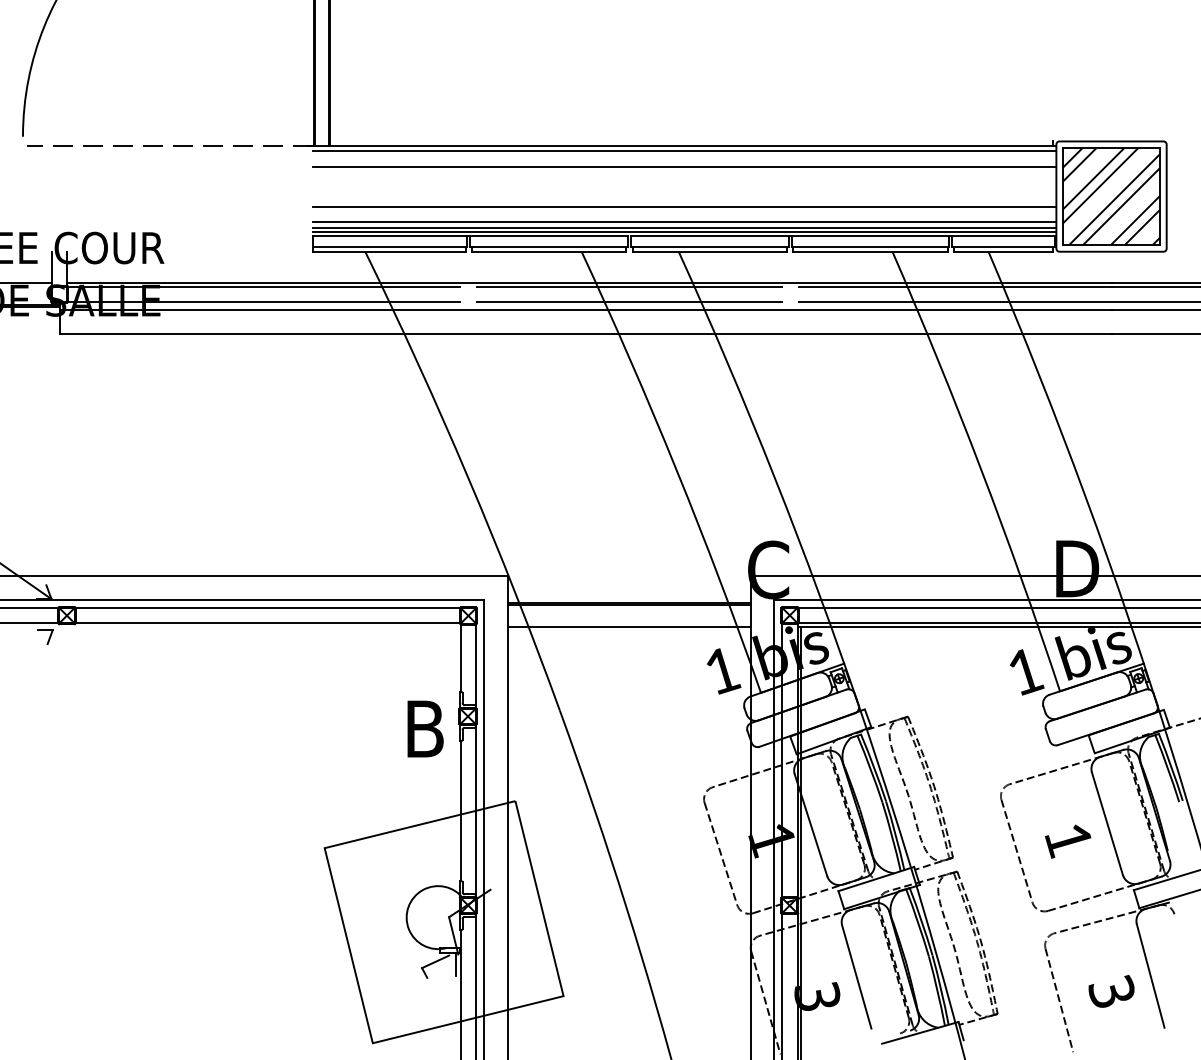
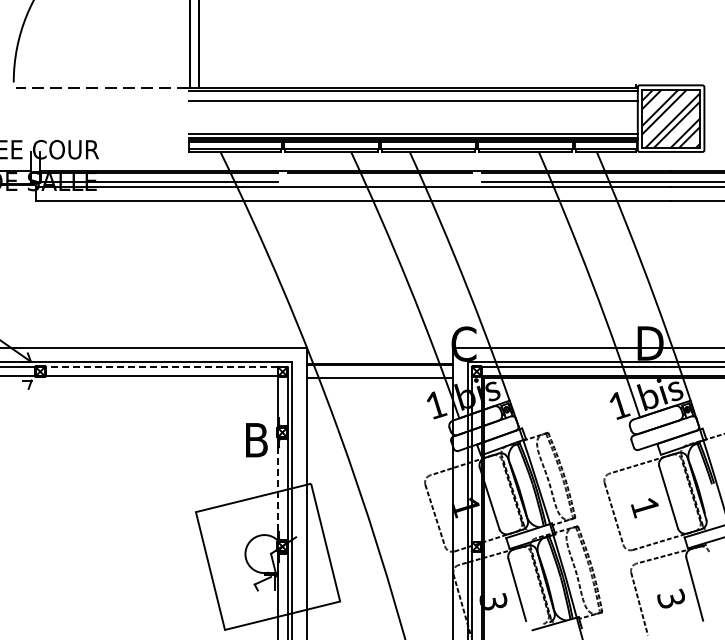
line: (684, 206) -> (413, 124), removed
line: (628, 302) -> (379, 182), removed
line: (267, 608) -> (161, 367), solid -> dashed
line: (461, 812) -> (278, 490), solid -> dashed

